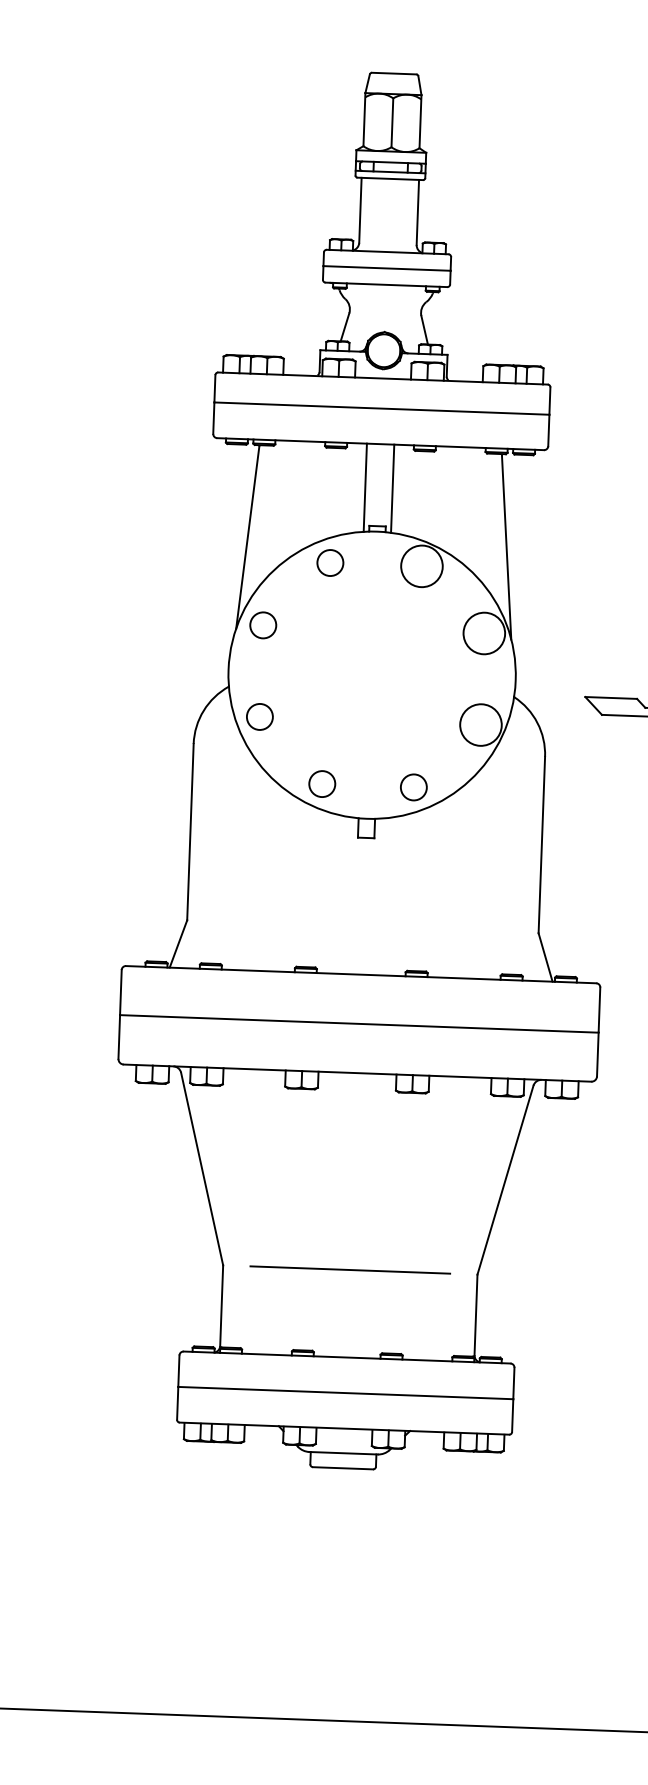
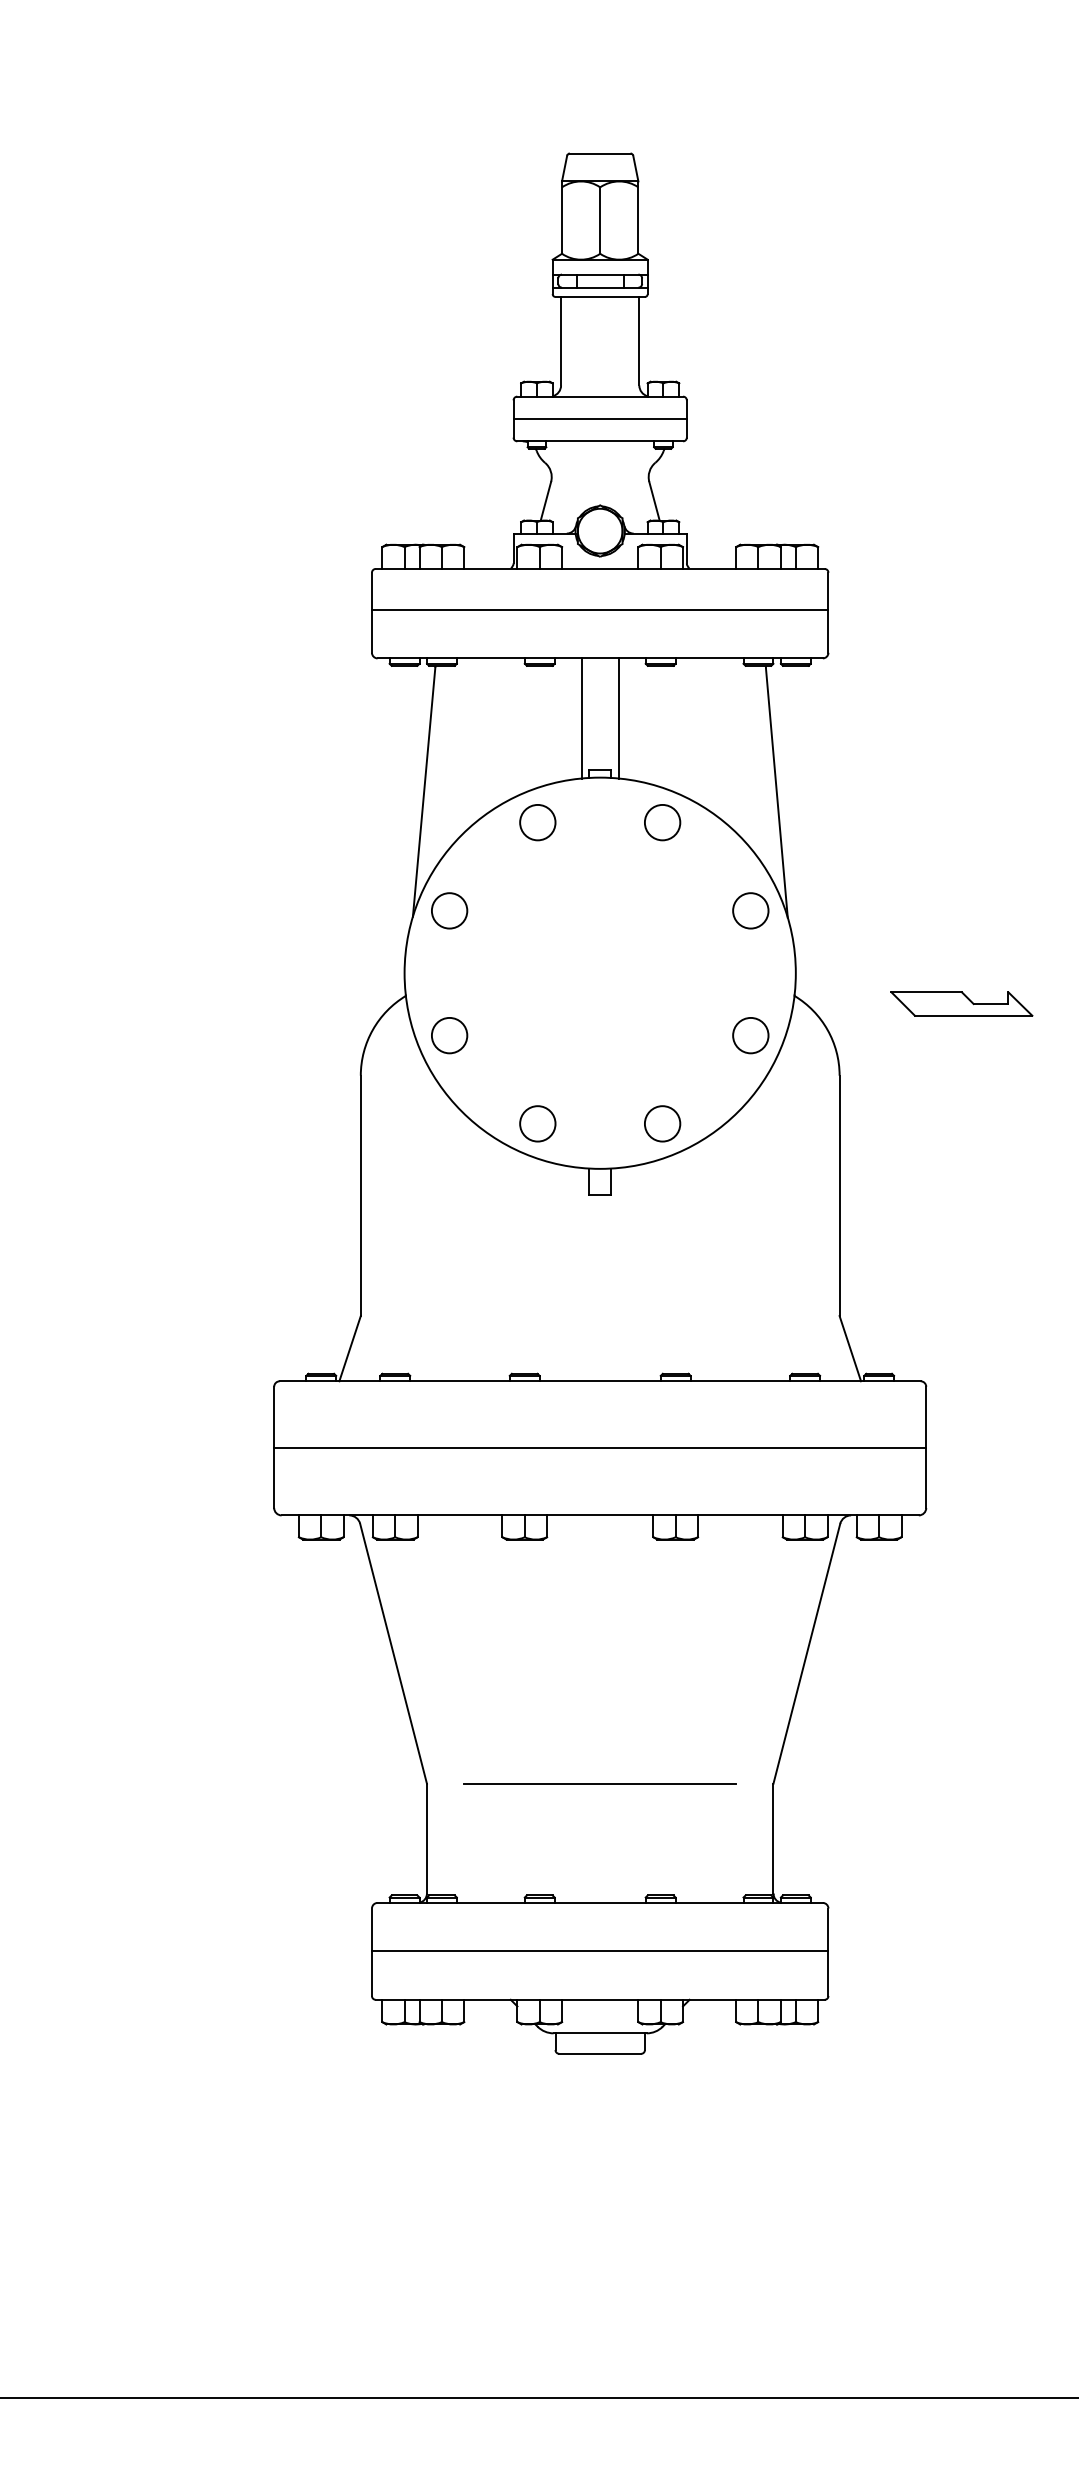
circle: (421, 566) -> (662, 822), size x0.62
circle: (484, 633) -> (750, 910), size x0.62
circle: (480, 724) -> (750, 1035), size x0.62

